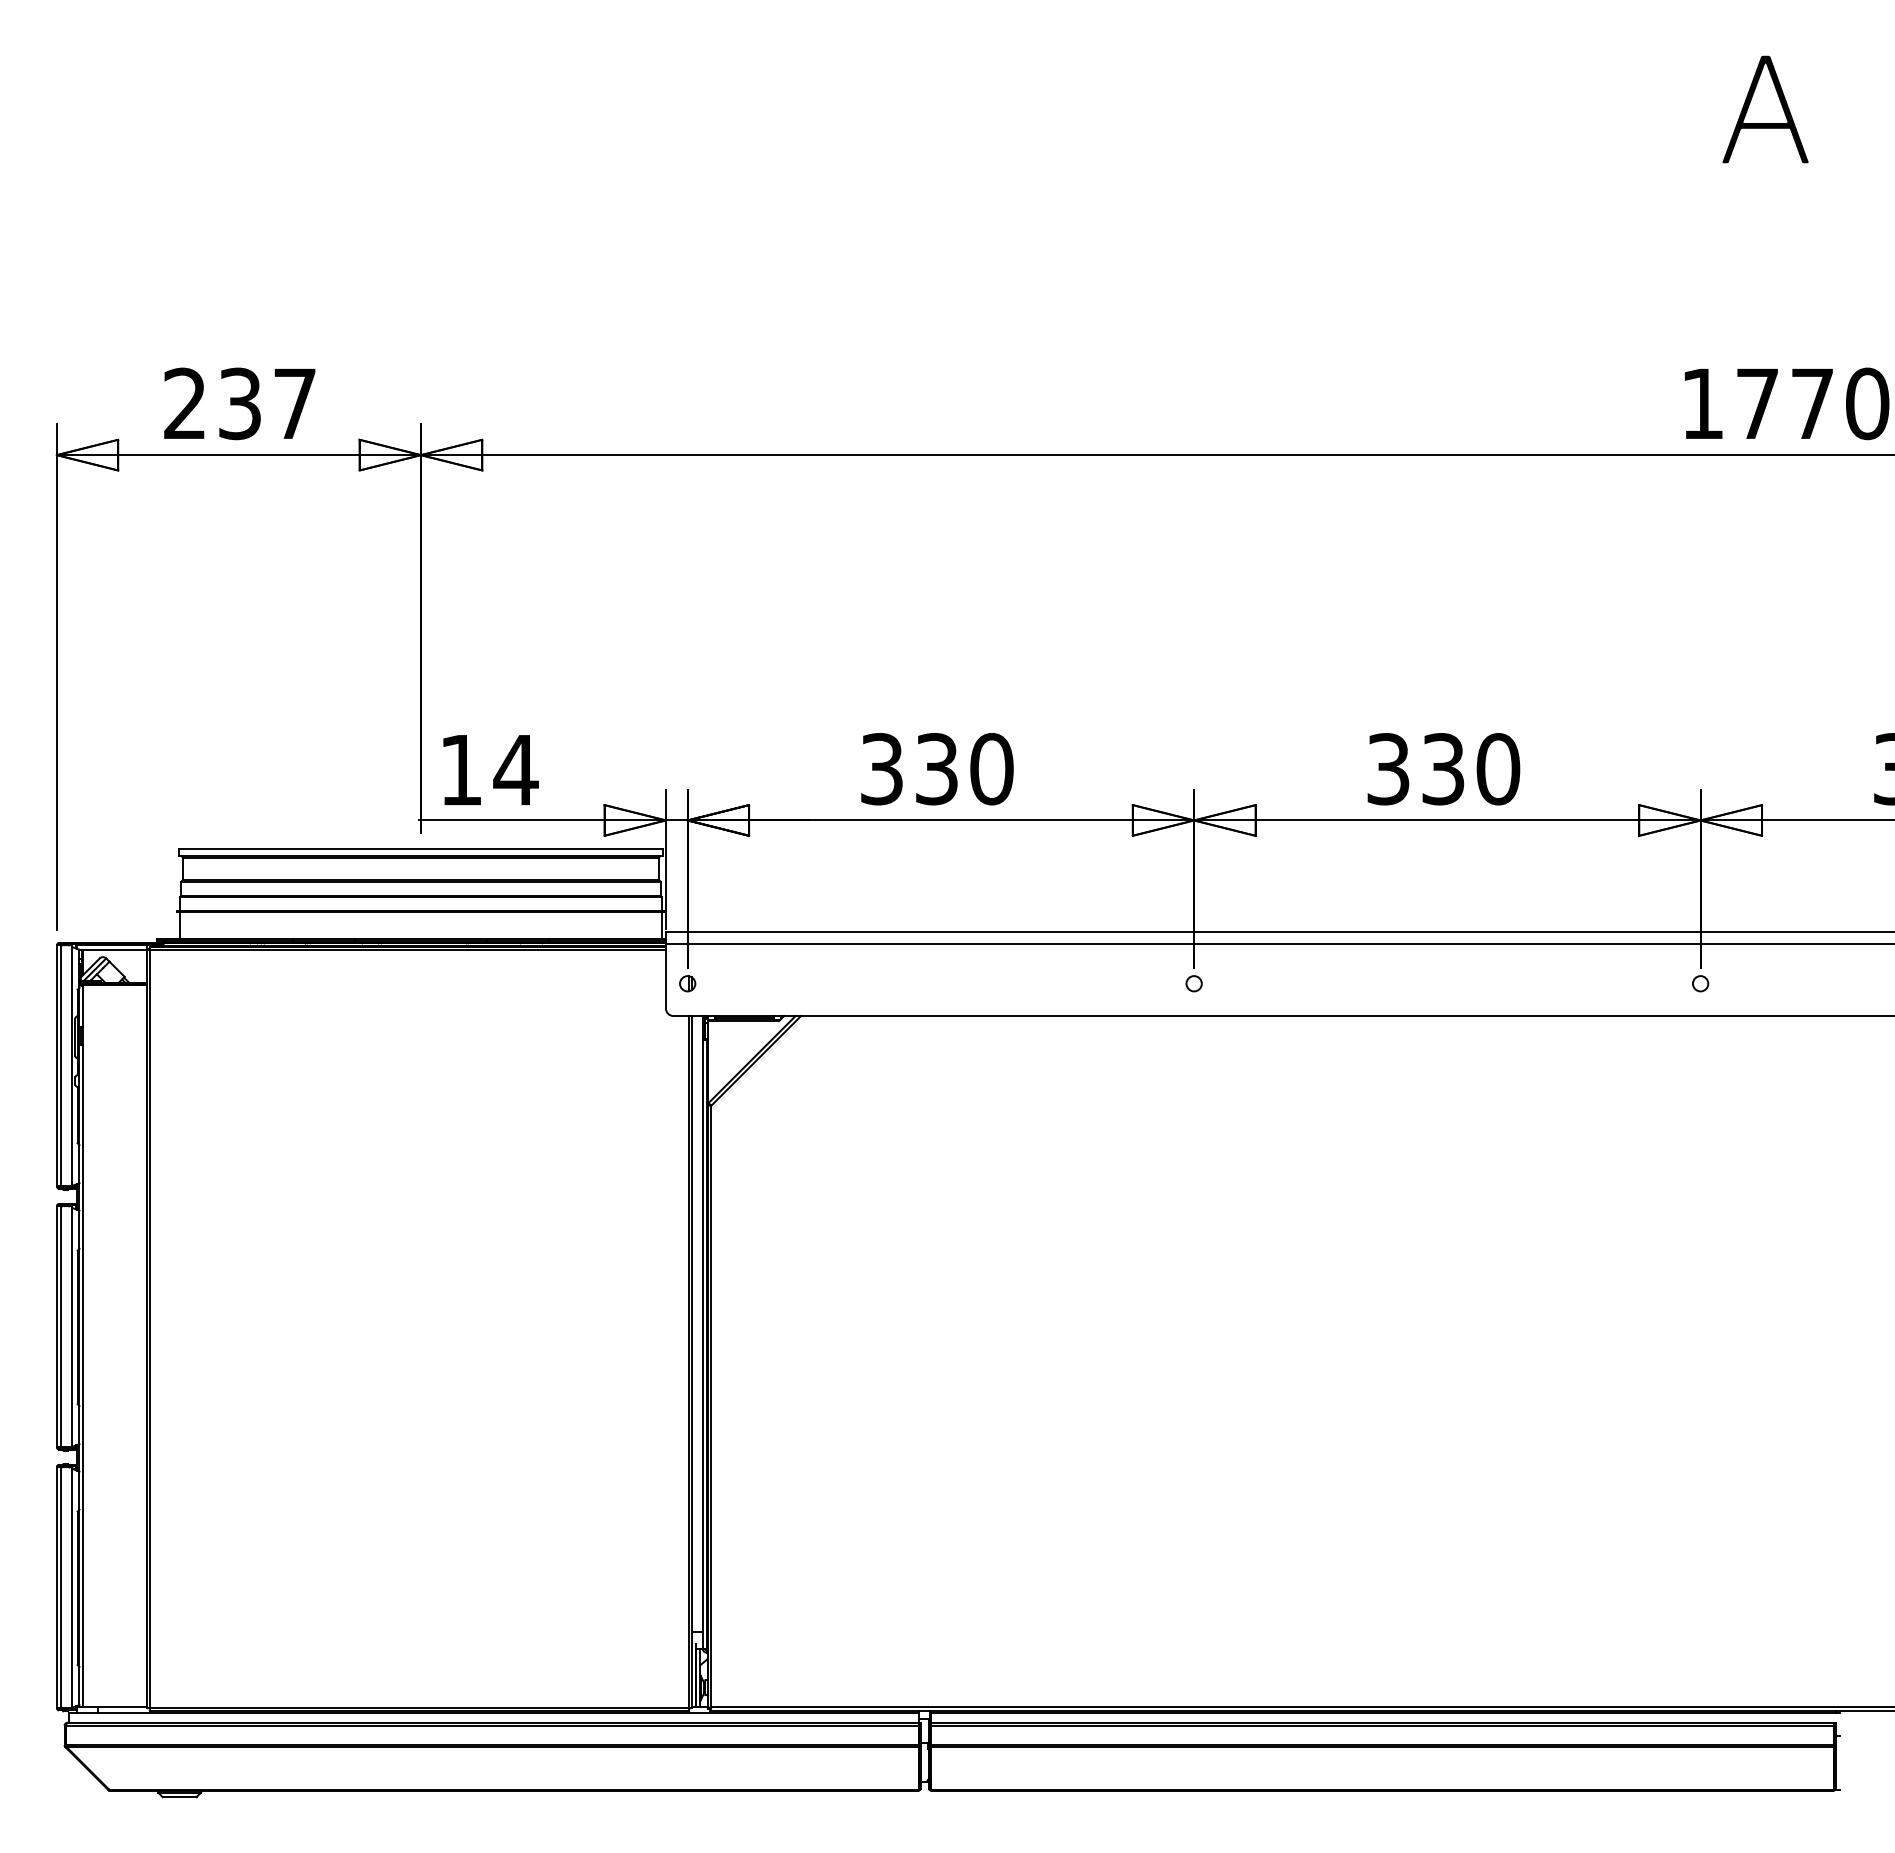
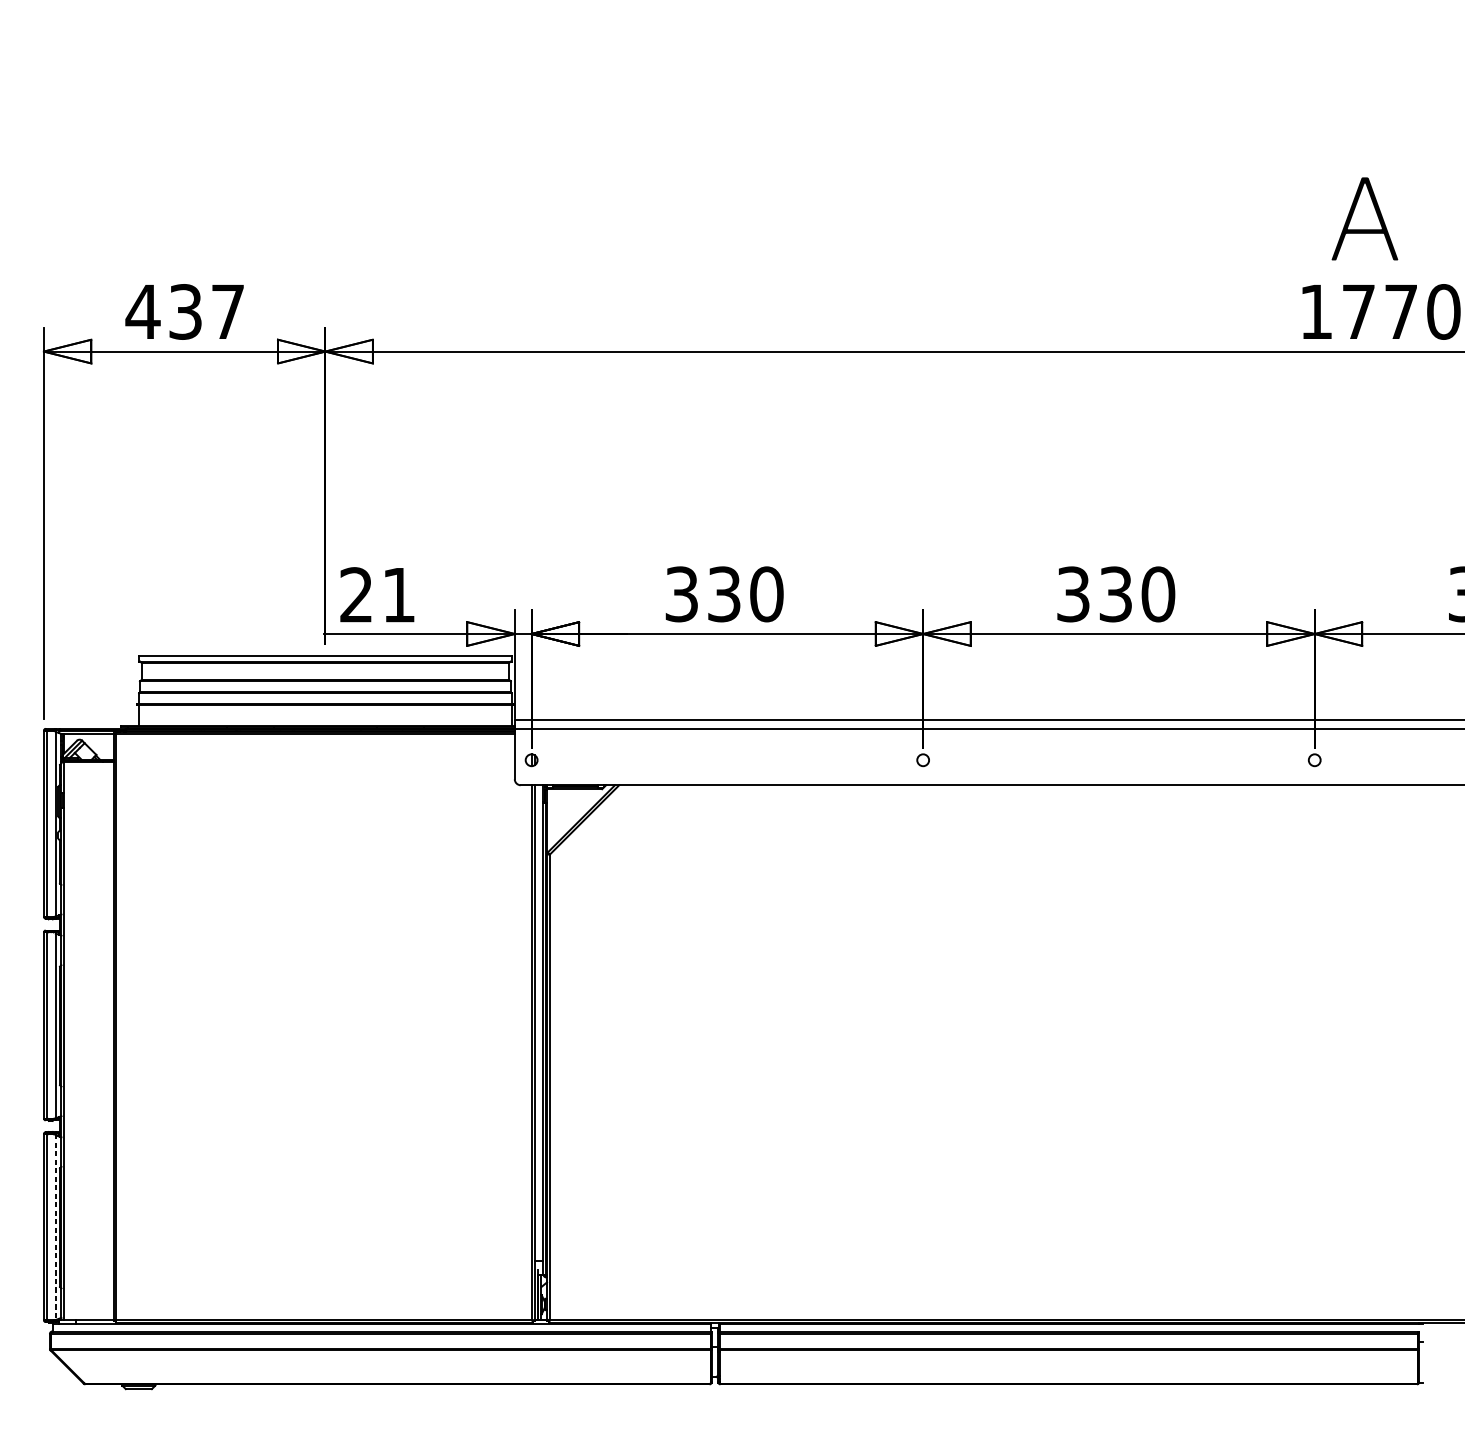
text: (1765, 109) -> (1364, 218), moved
text: (184, 402) -> (142, 310), 237 -> 437
text: (489, 769) -> (378, 594), 14 -> 21
line: (72, 1588) -> (56, 1227), solid -> dashed

